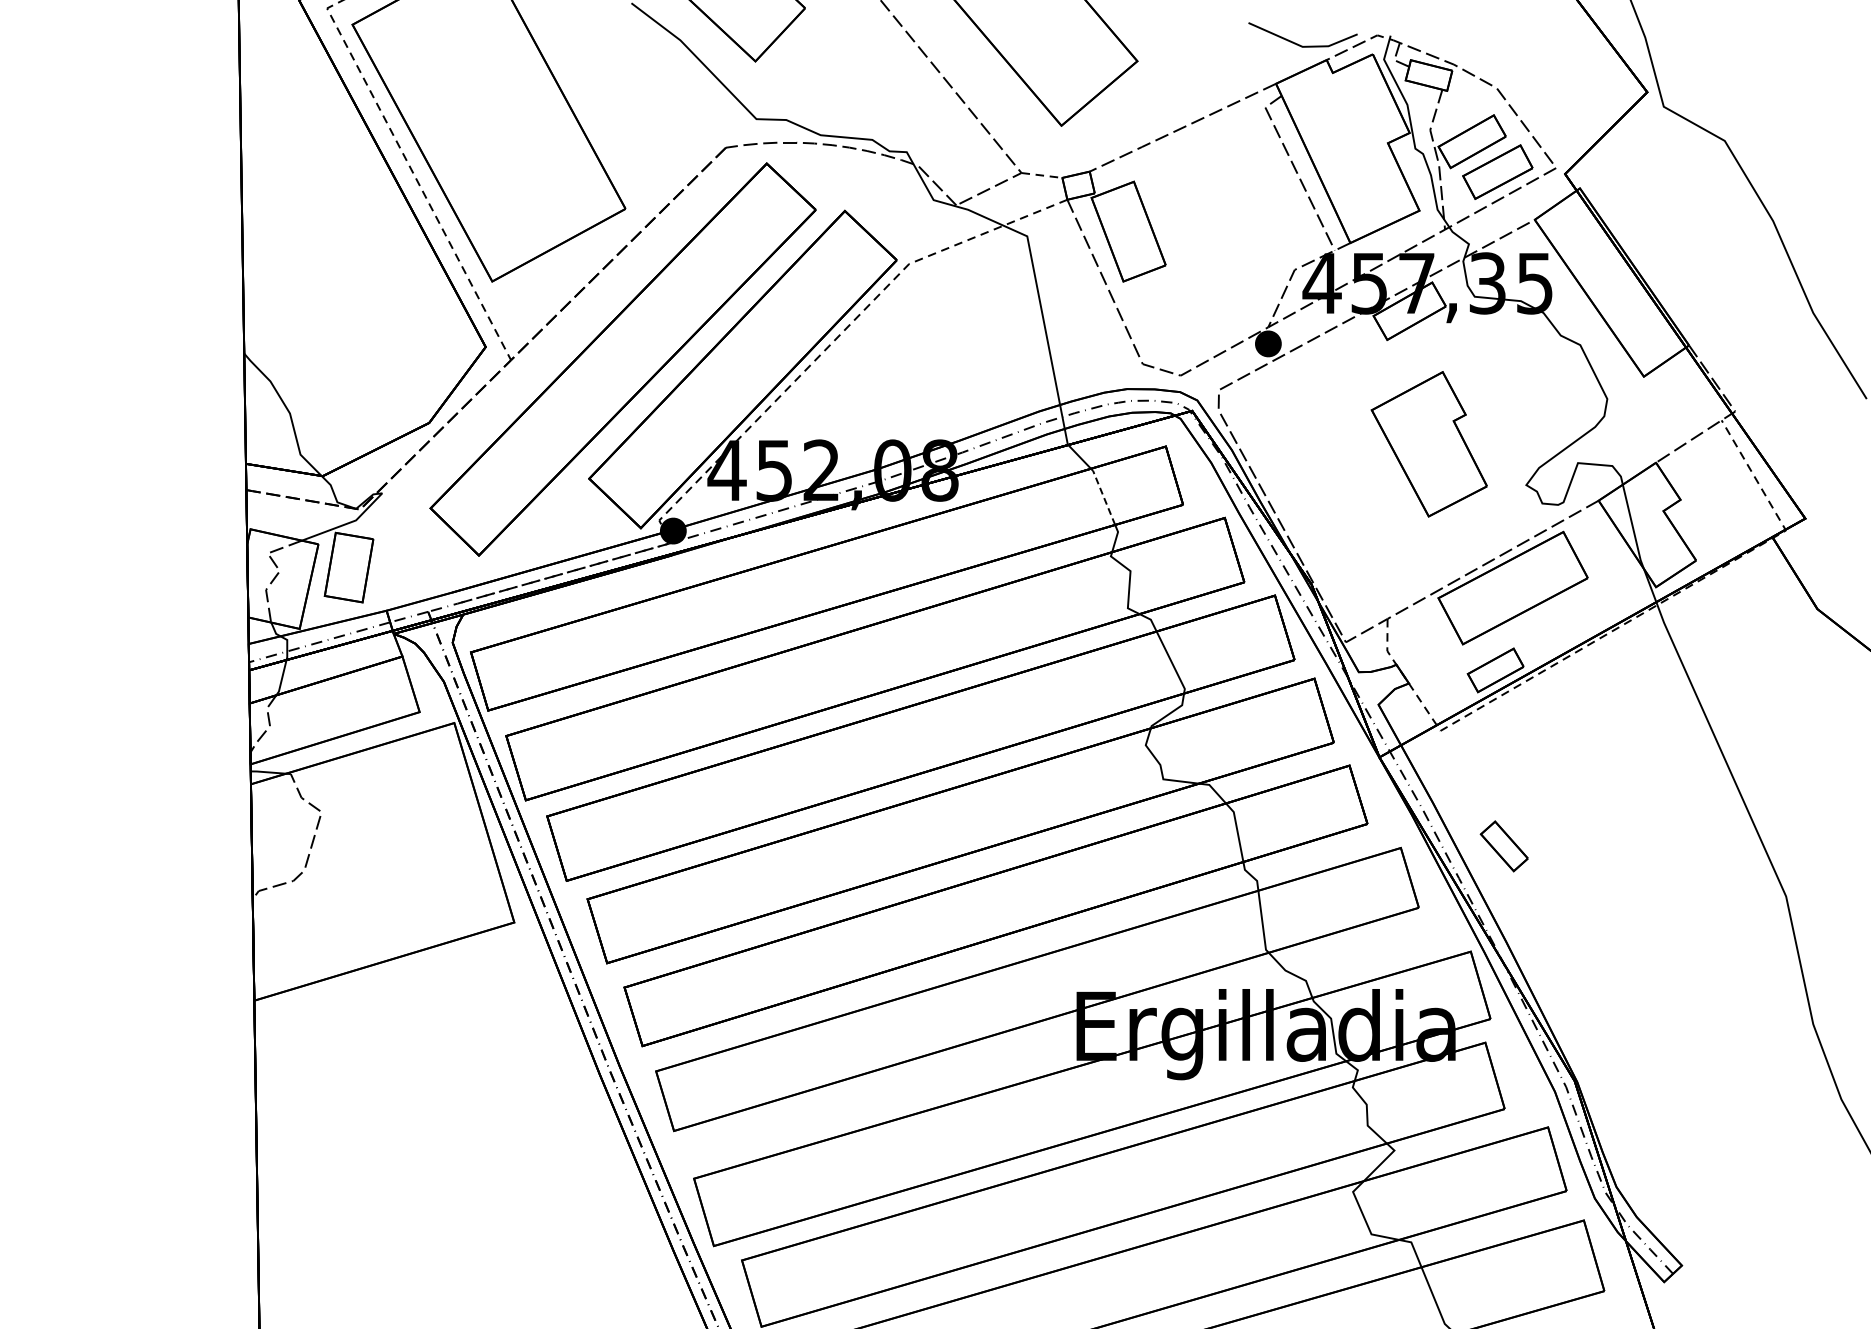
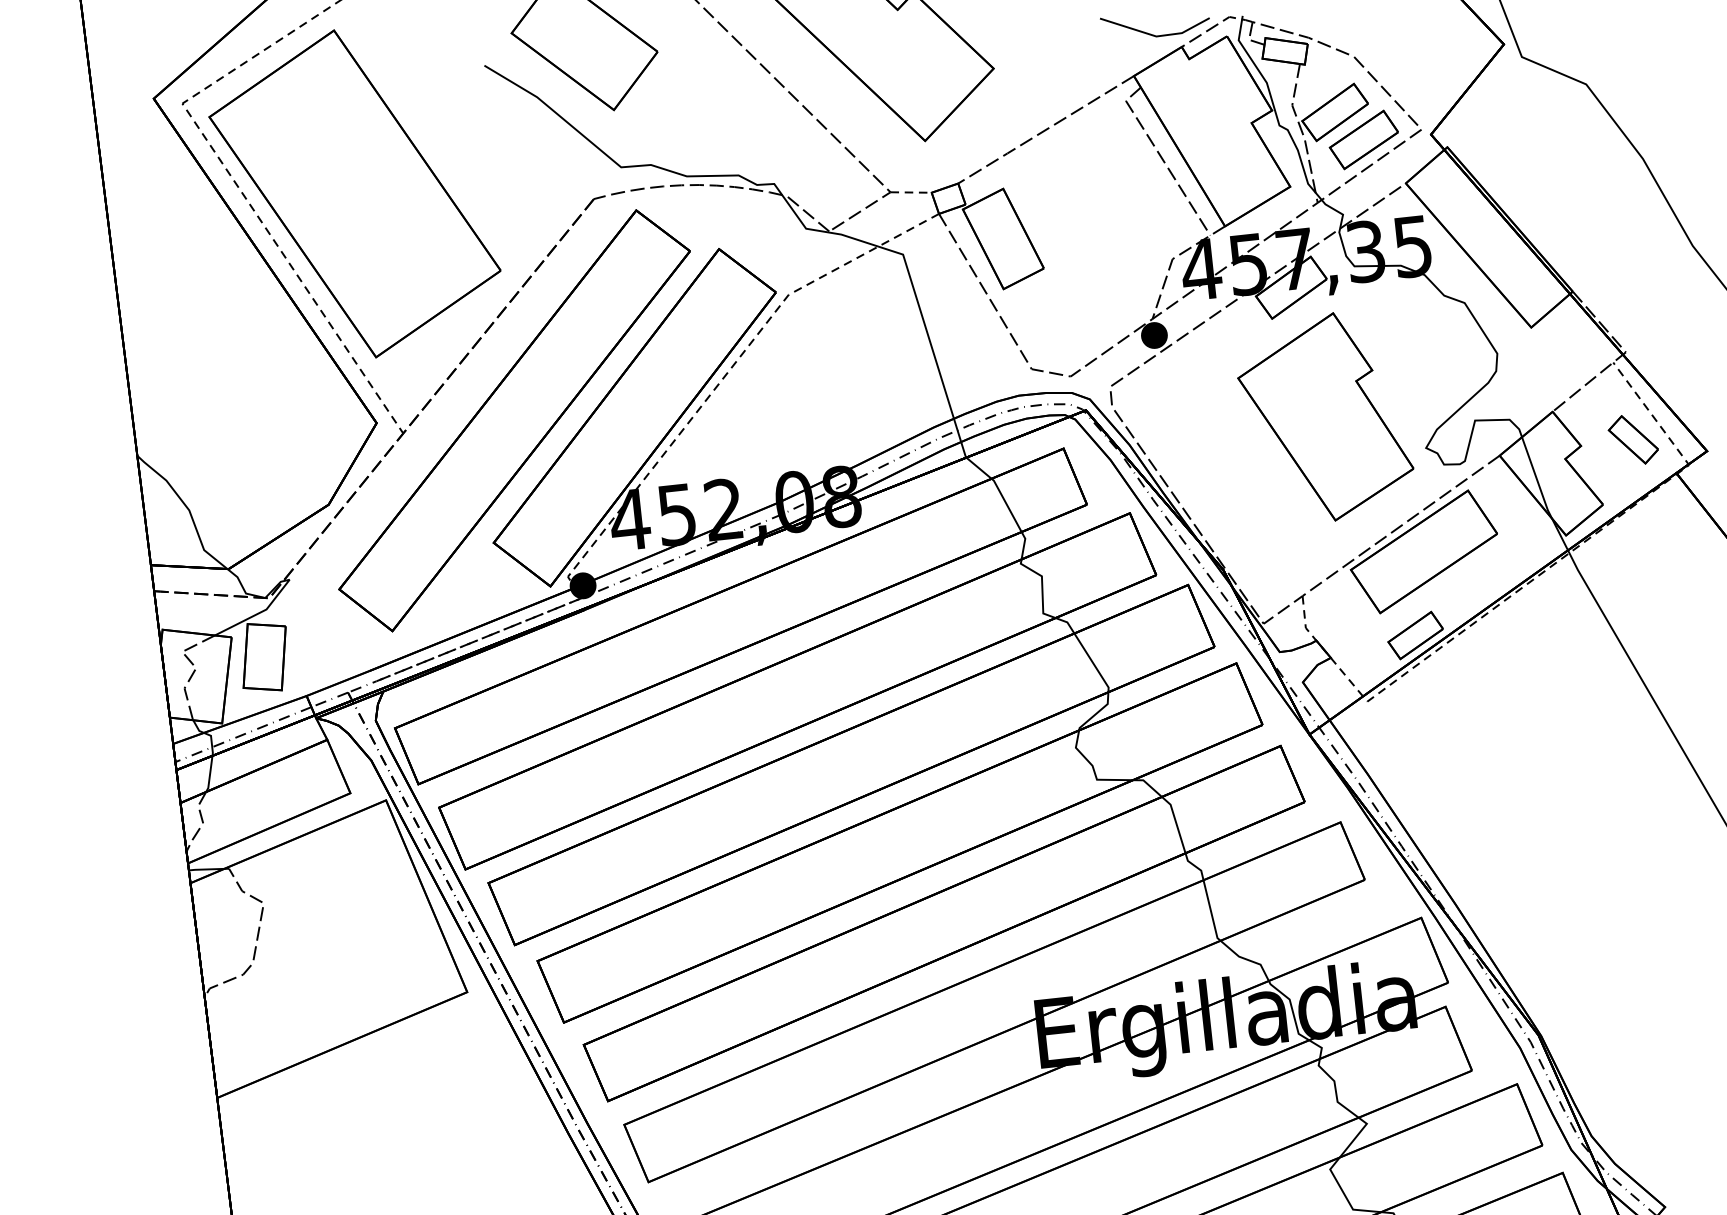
part: (1429, 444) -> (1325, 418), size x1.43
line: (1103, 495) -> (1006, 504), dashed -> solid
part: (1503, 846) -> (1632, 440), moved

